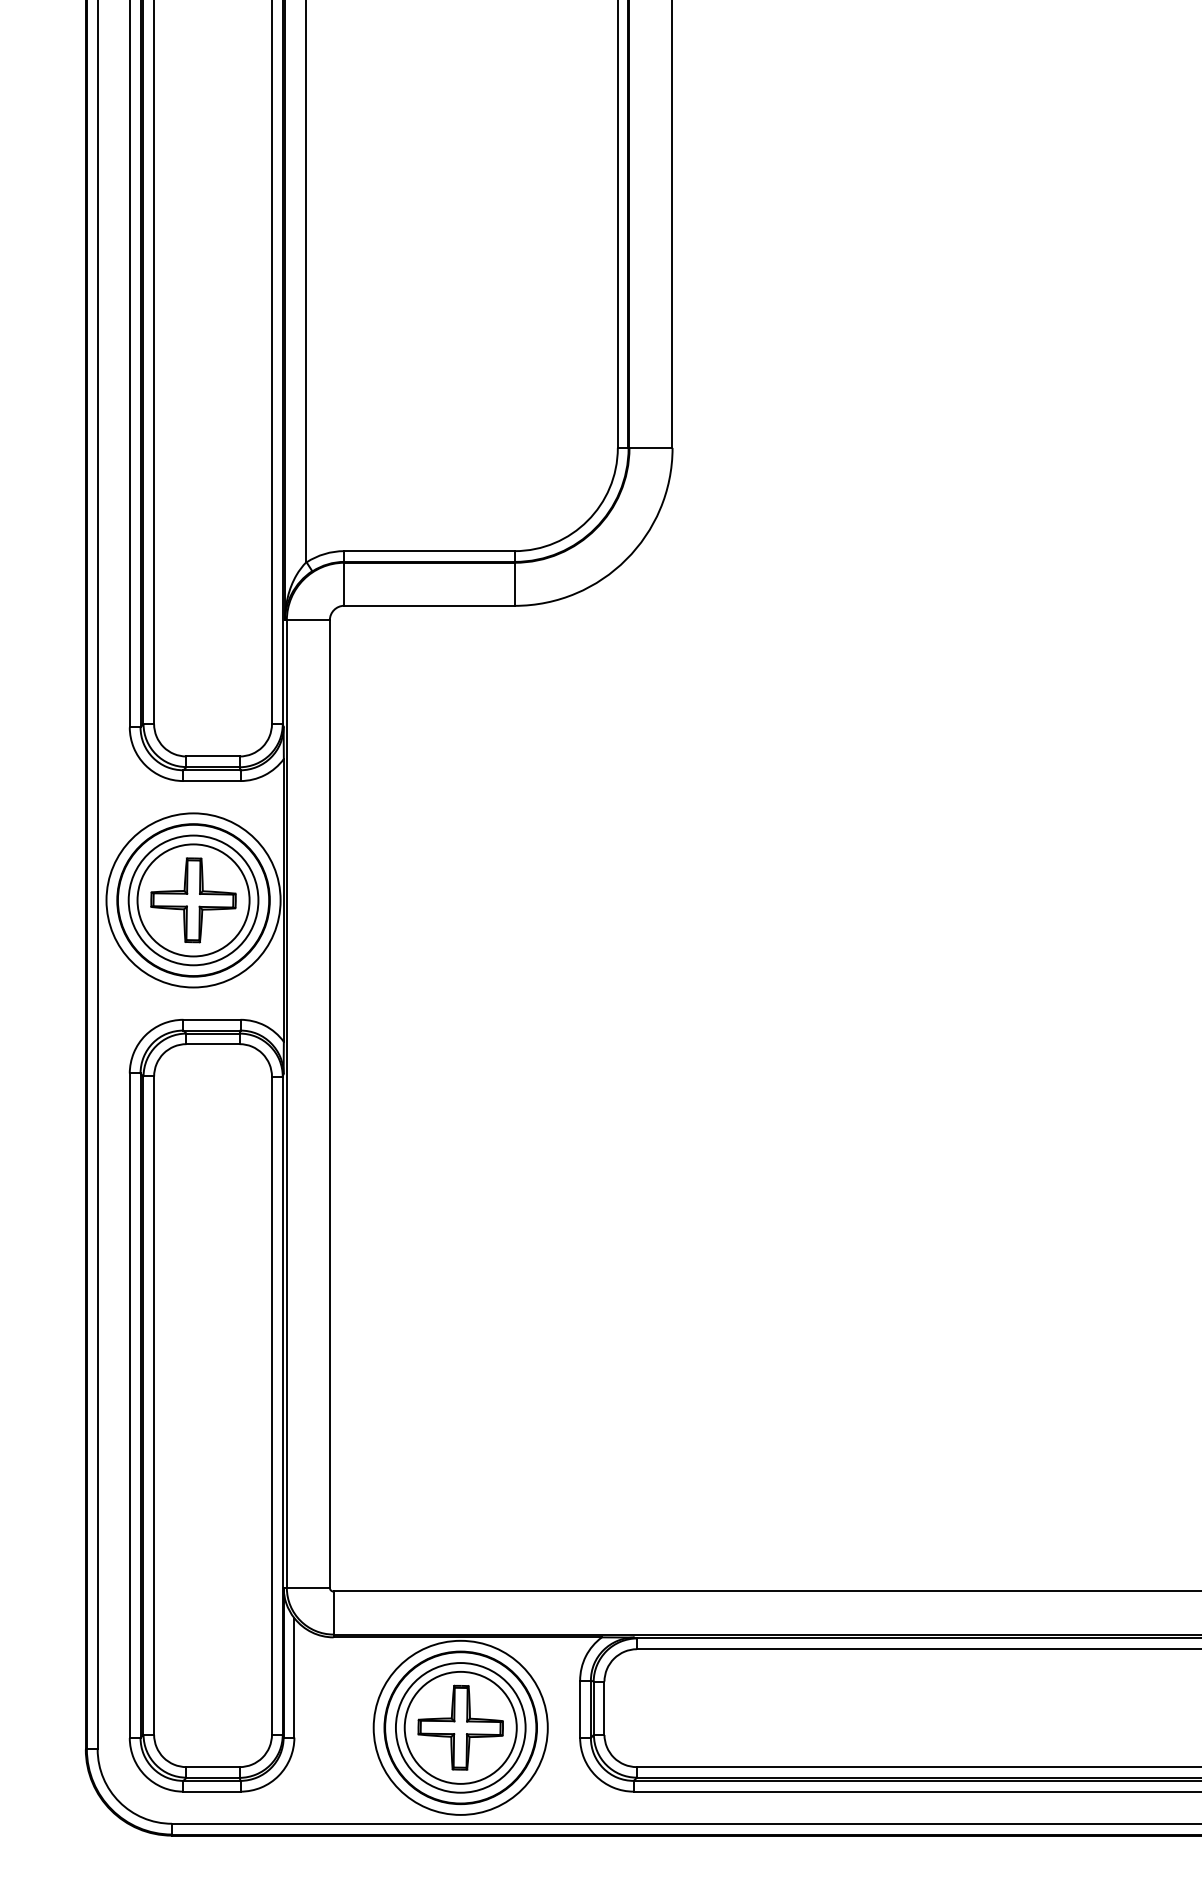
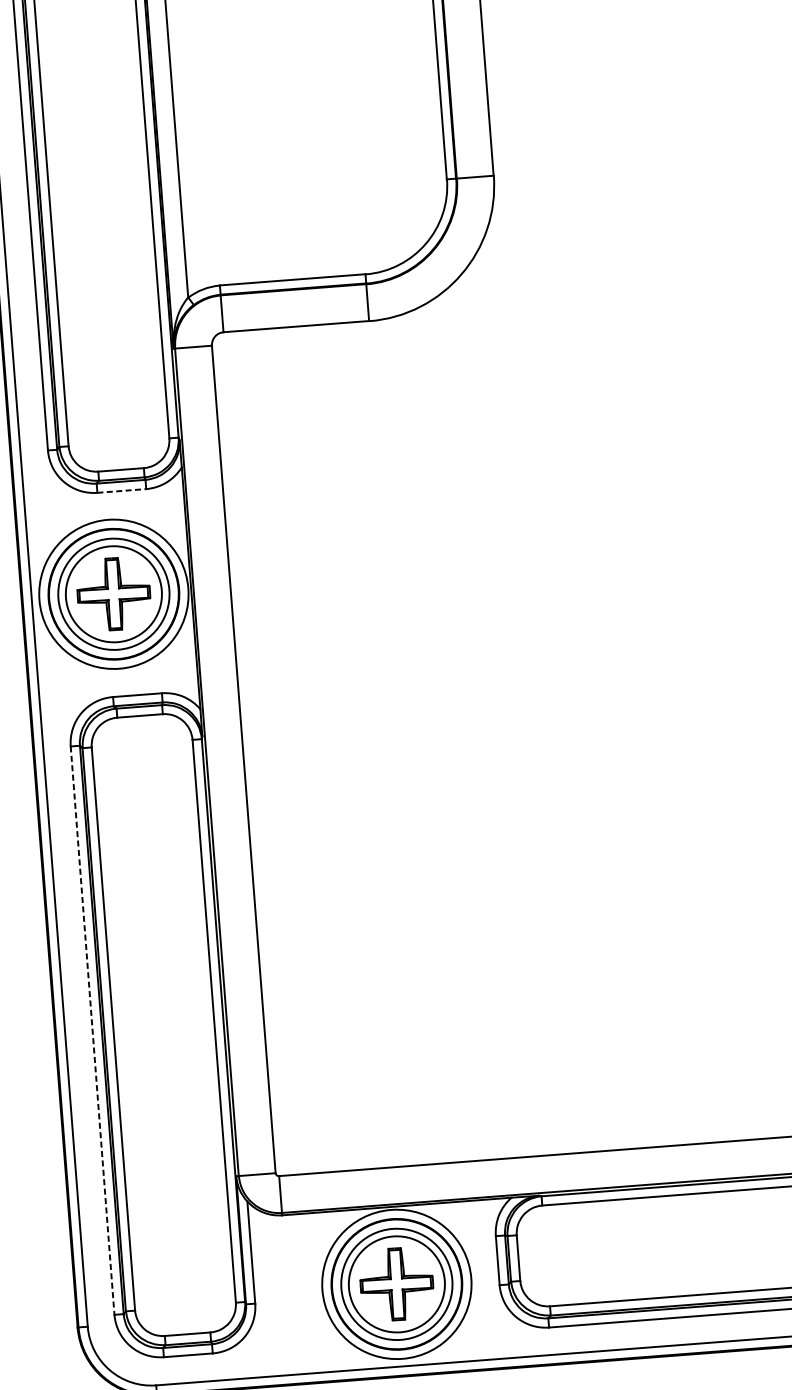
line: (211, 781) -> (121, 491), solid -> dashed
line: (129, 1406) -> (92, 1031), solid -> dashed

